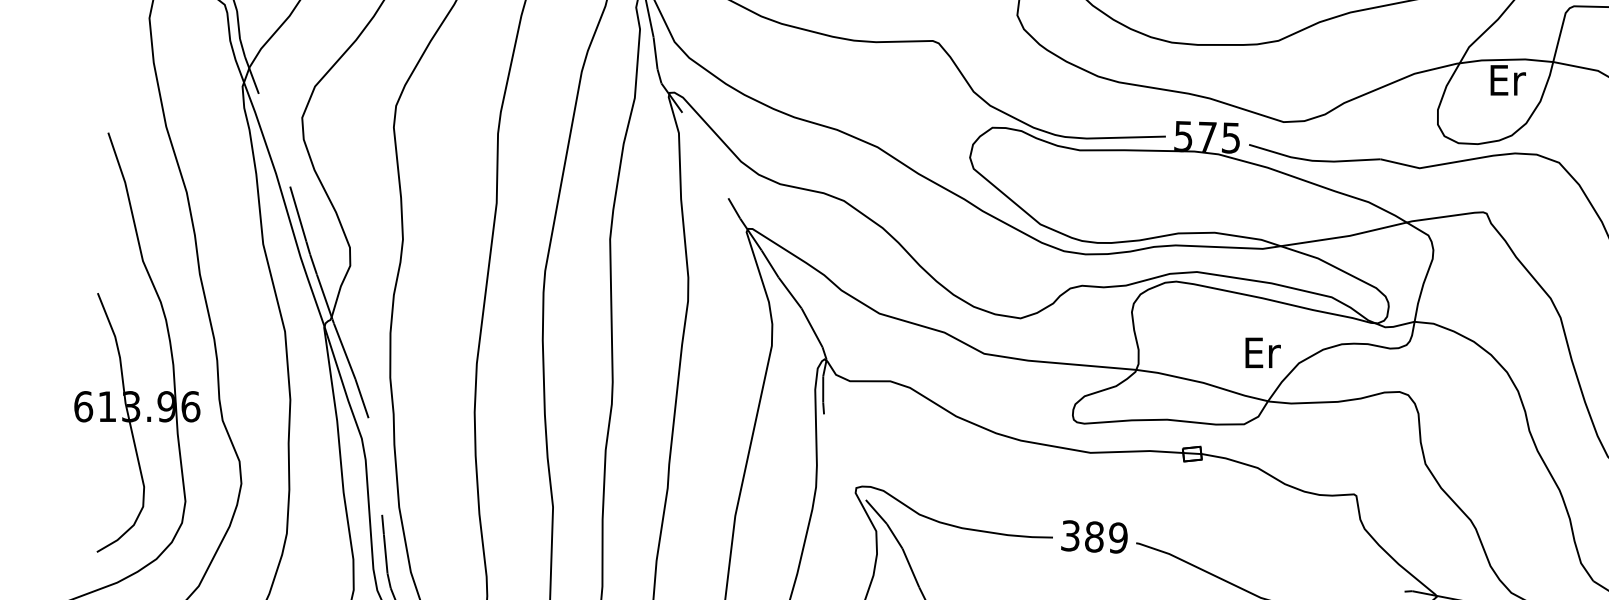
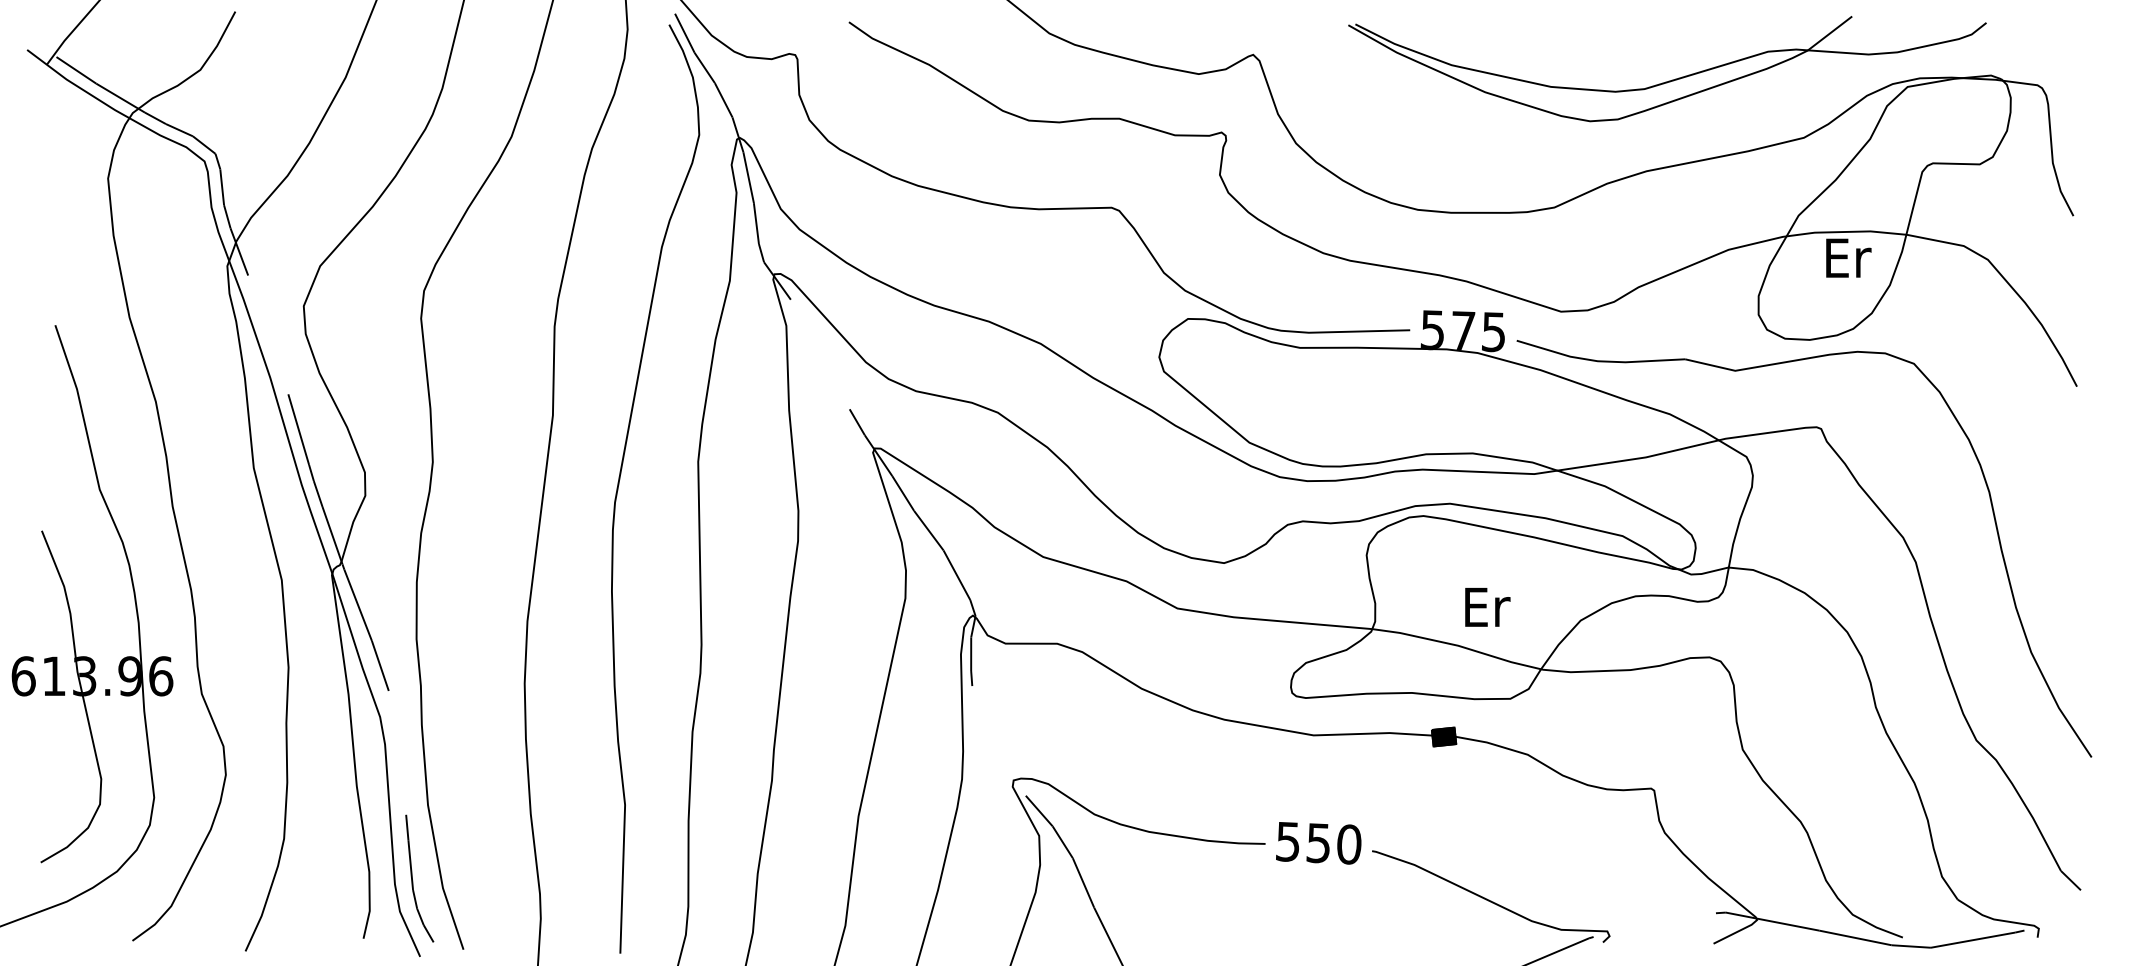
text: (1262, 353) -> (1487, 607), moved
fill: (1191, 453) -> (1443, 736), added
text: (1094, 536) -> (1318, 842), 389 -> 550

